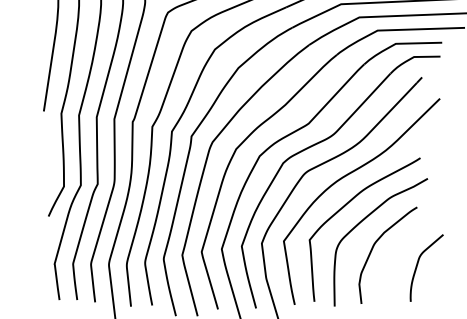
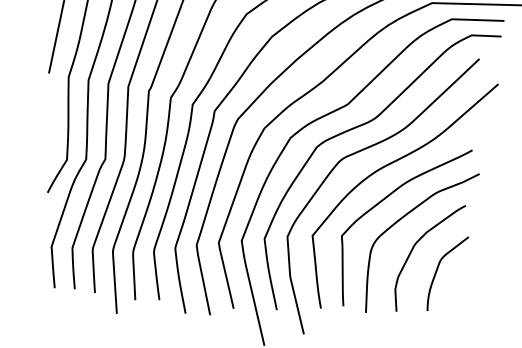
curve: (418, 264) -> (438, 269), moved

